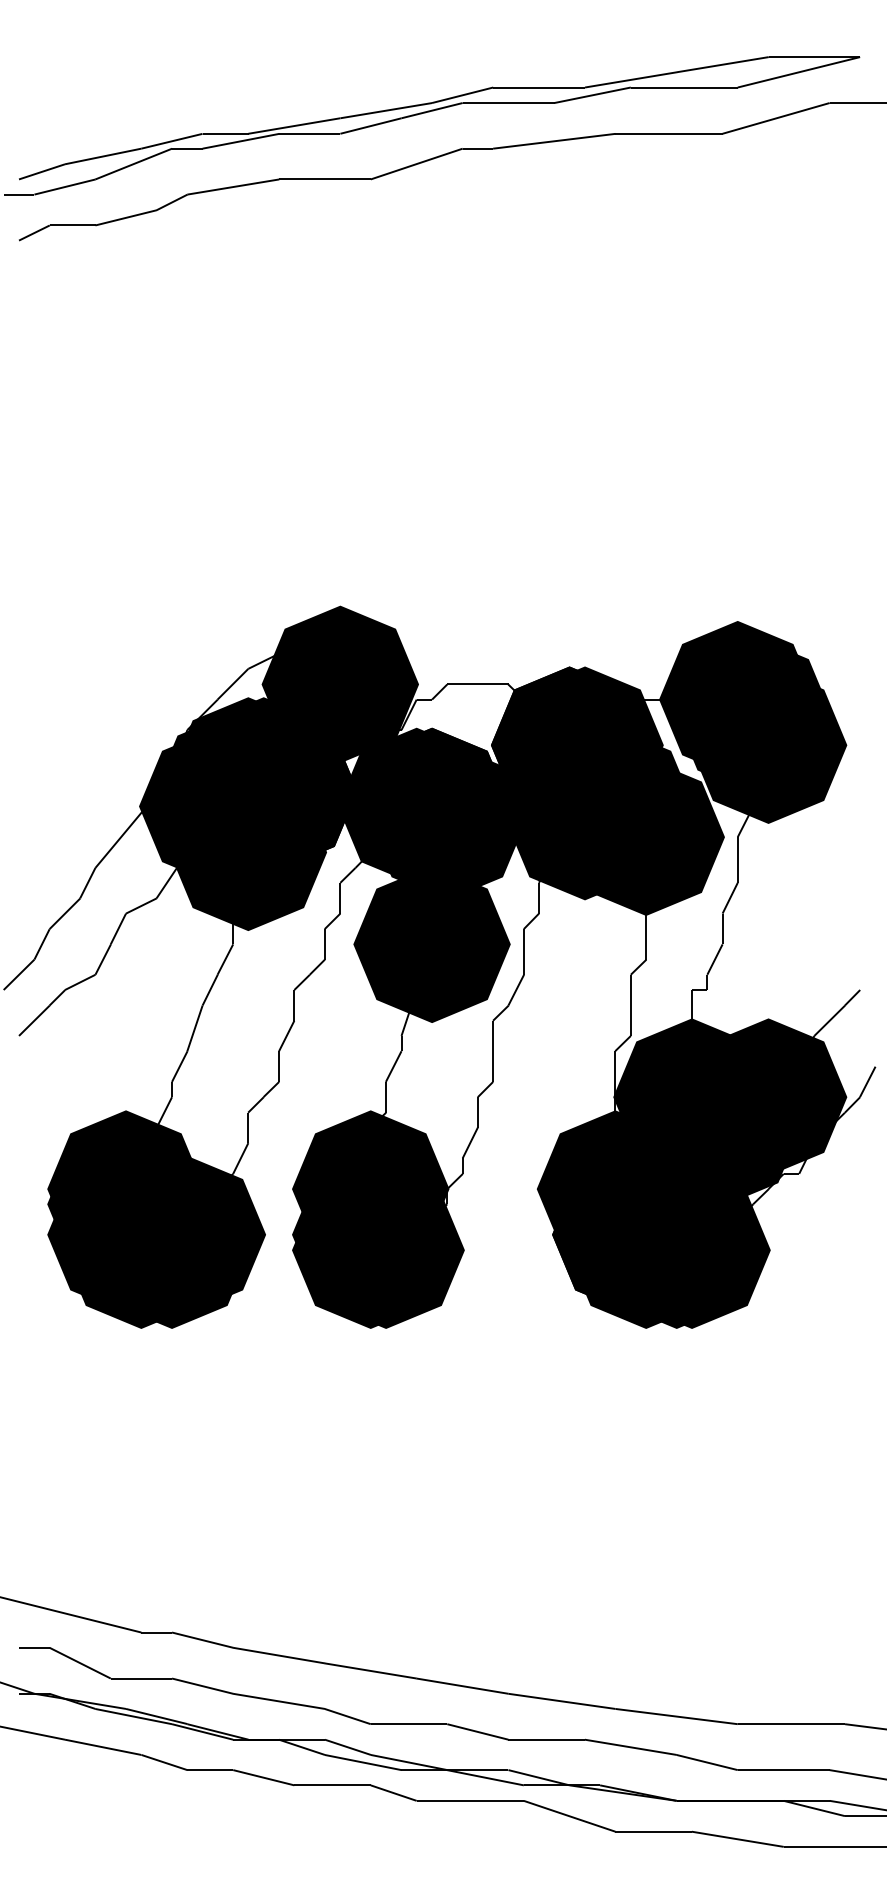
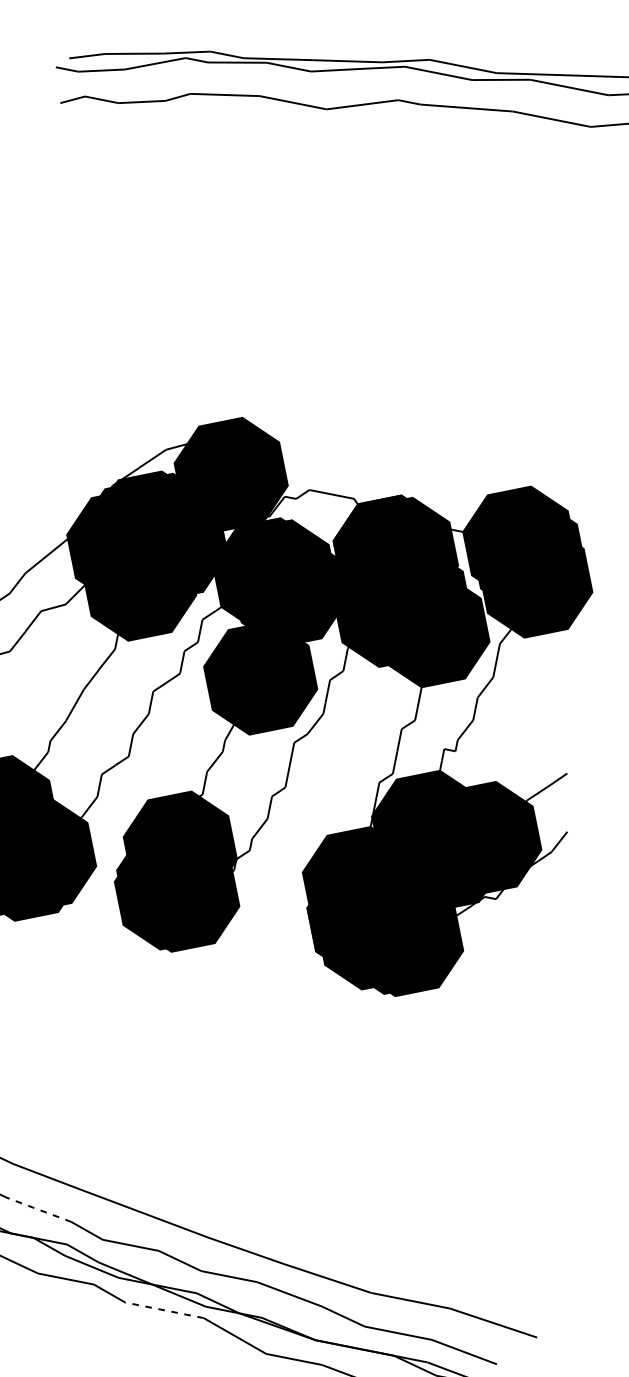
line: (278, 1701) -> (38, 1209), solid -> dashed
line: (470, 1800) -> (164, 1310), solid -> dashed

